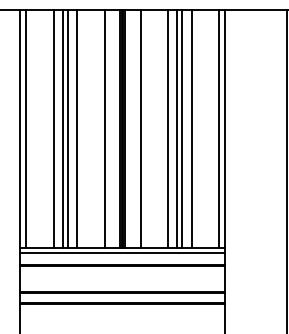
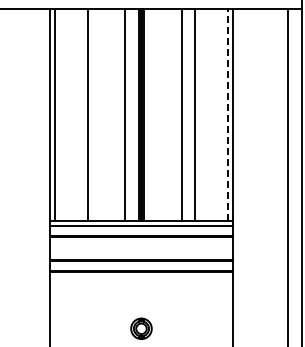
line: (53, 128) -> (79, 114), removed
line: (67, 128) -> (92, 114), removed
line: (76, 128) -> (100, 114), removed
line: (140, 128) -> (157, 114), removed
line: (177, 128) -> (190, 114), removed
line: (191, 128) -> (203, 114), removed
line: (218, 128) -> (227, 114), solid -> dashed

